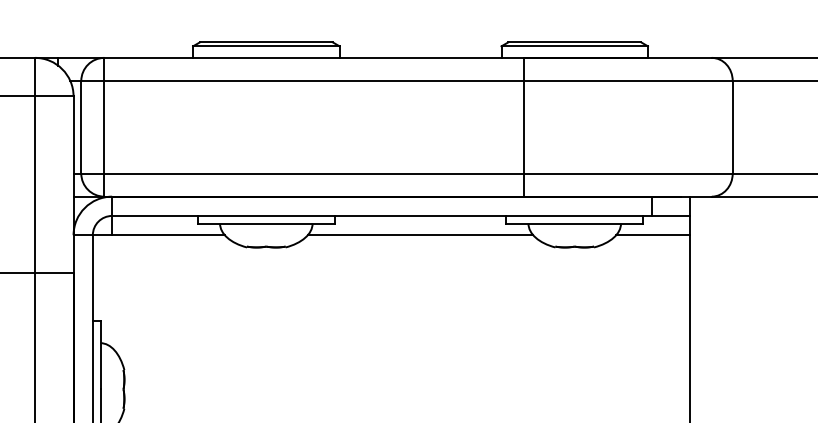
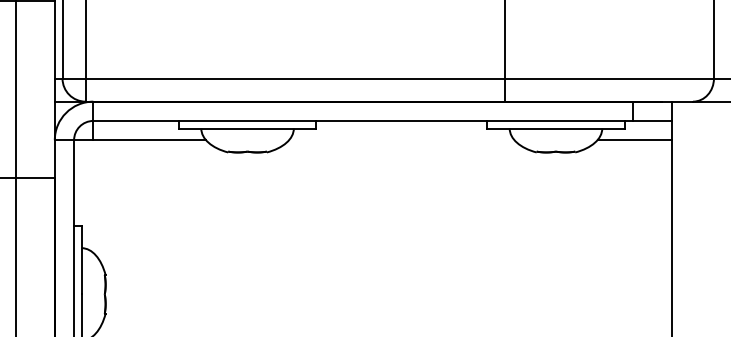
line: (420, 235) -> (401, 140), removed

